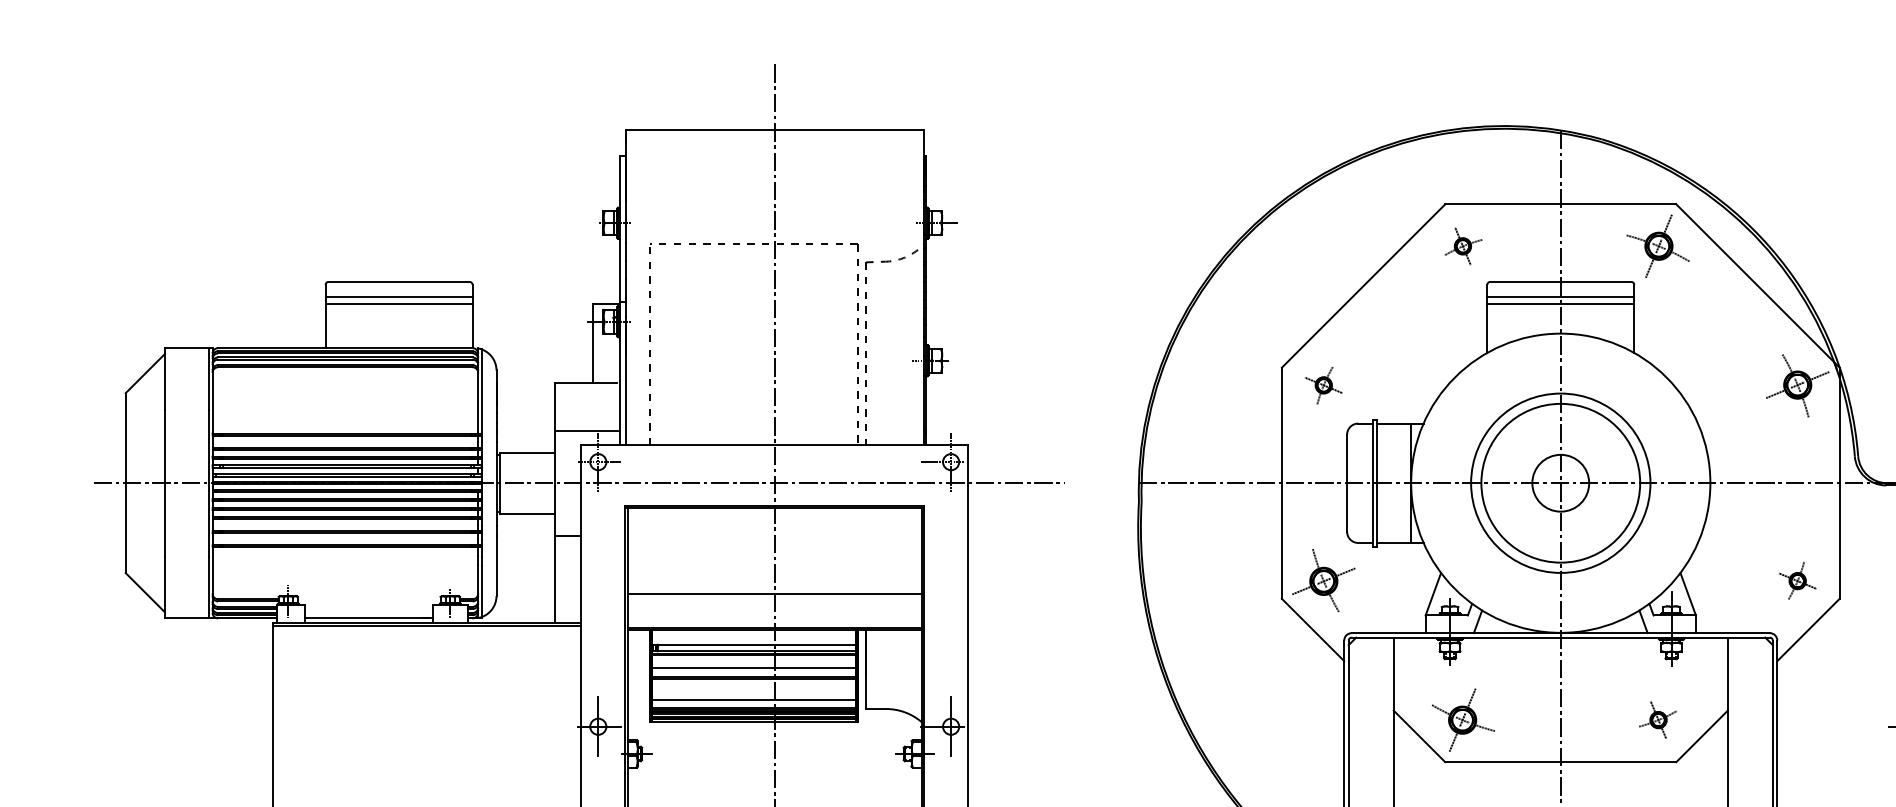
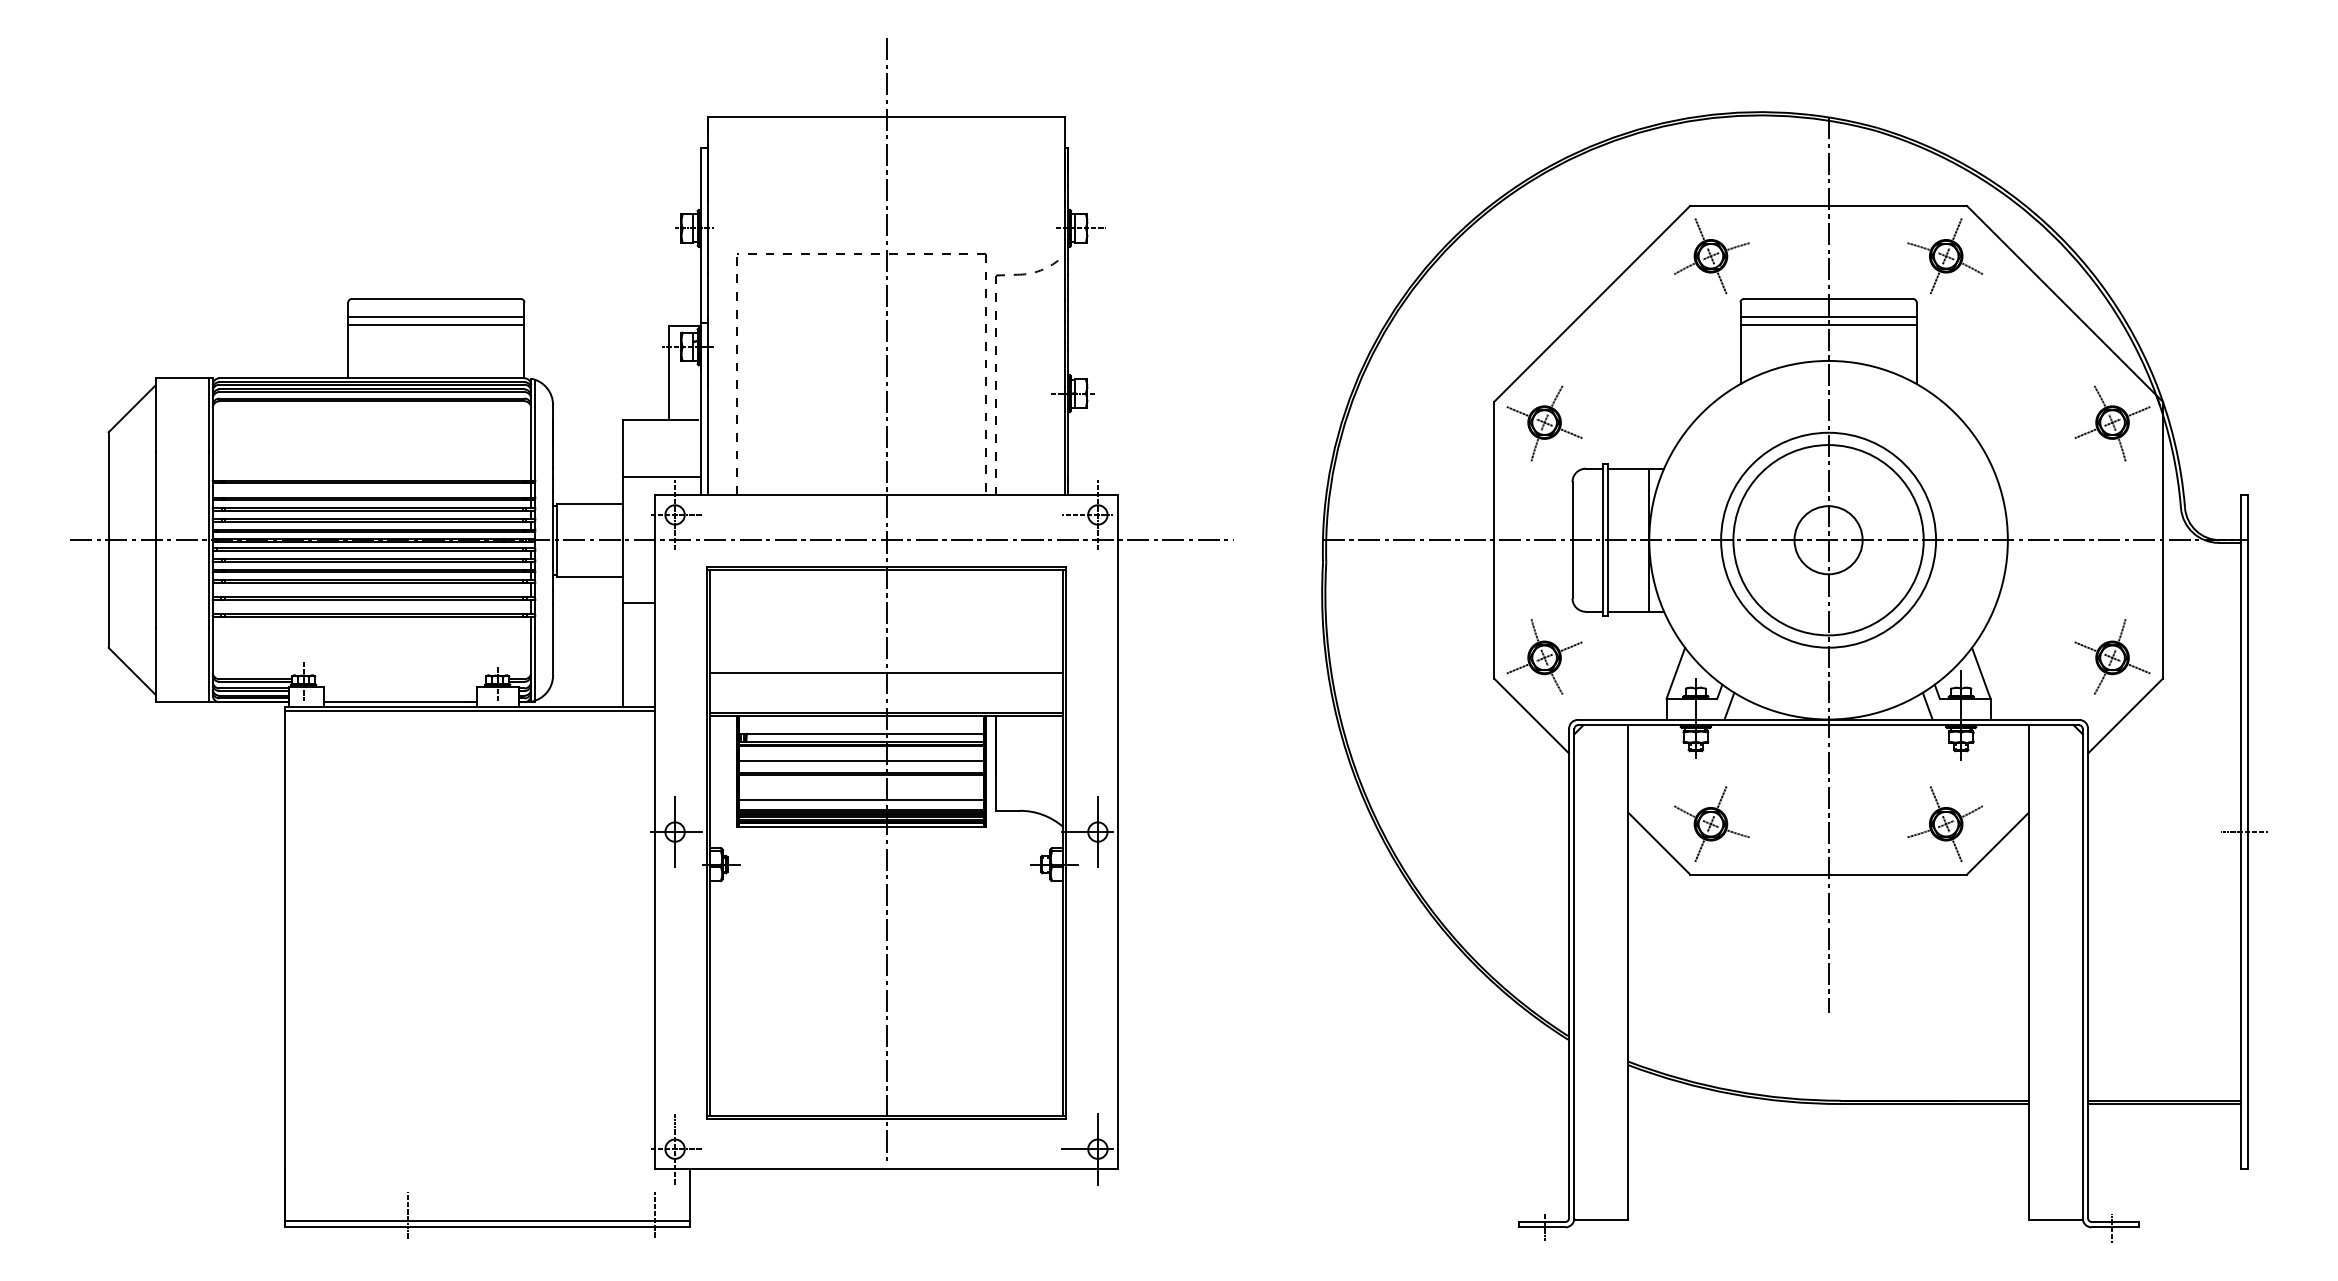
part: (1463, 246) -> (1711, 256), size x1.67
part: (1323, 385) -> (1544, 423), size x1.67
part: (1797, 580) -> (2112, 656), size x1.67
part: (1657, 719) -> (1944, 823), size x1.67

